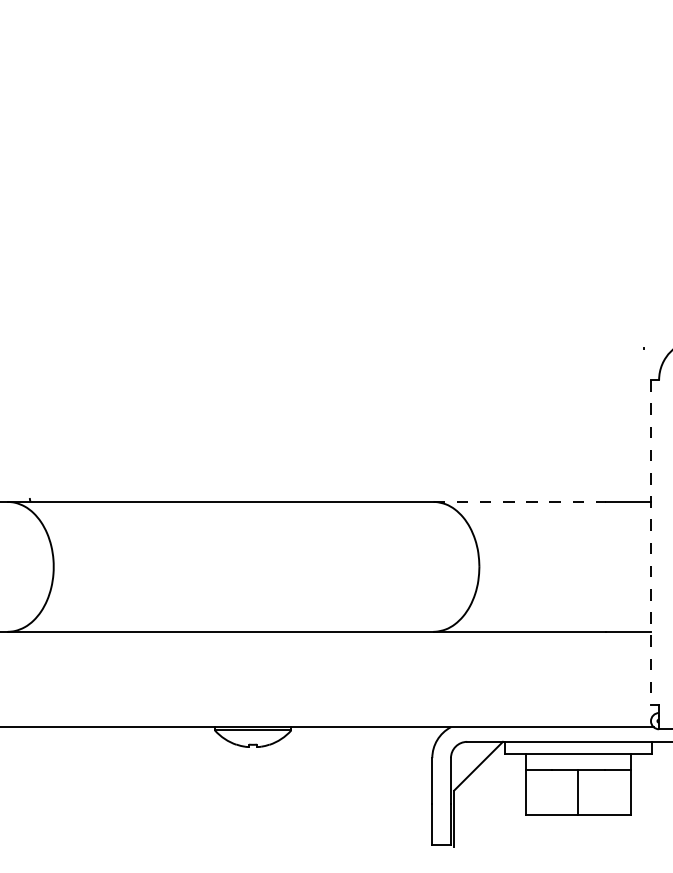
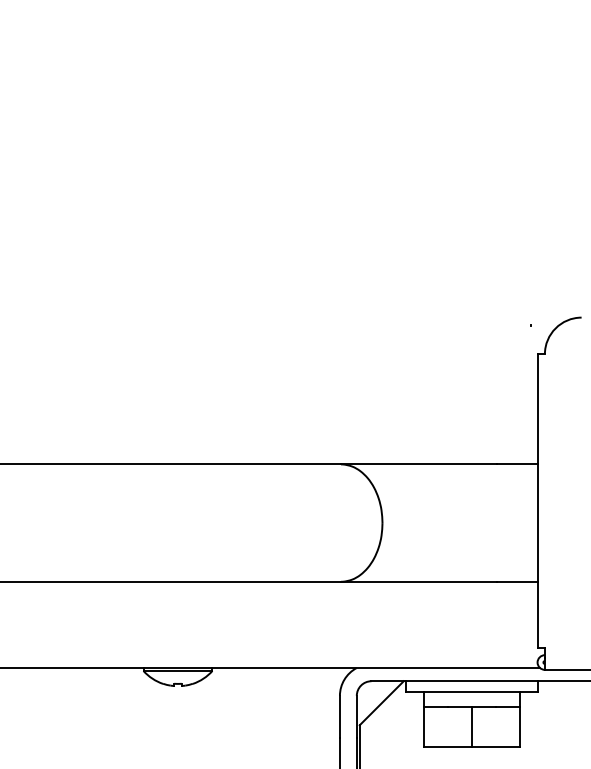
line: (520, 501) -> (419, 463), dashed -> solid
line: (650, 543) -> (537, 501), dashed -> solid

